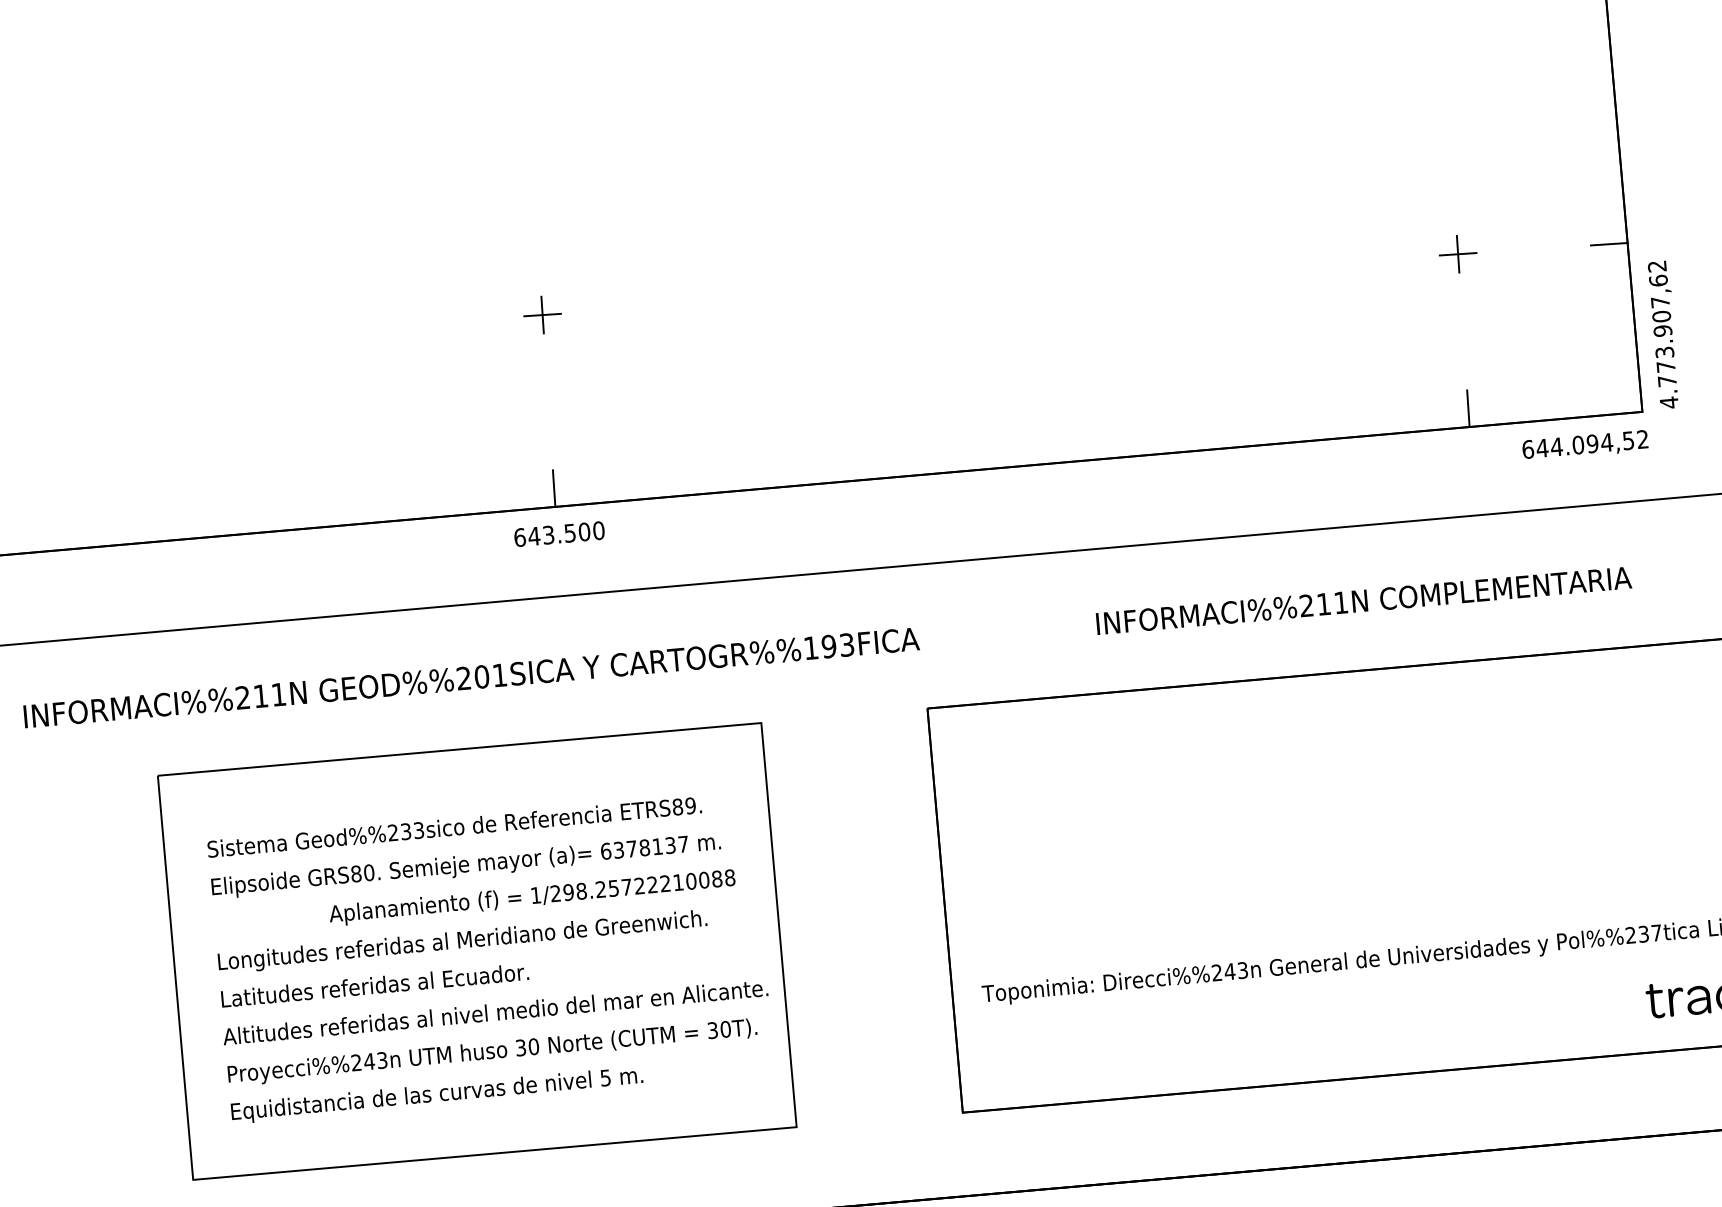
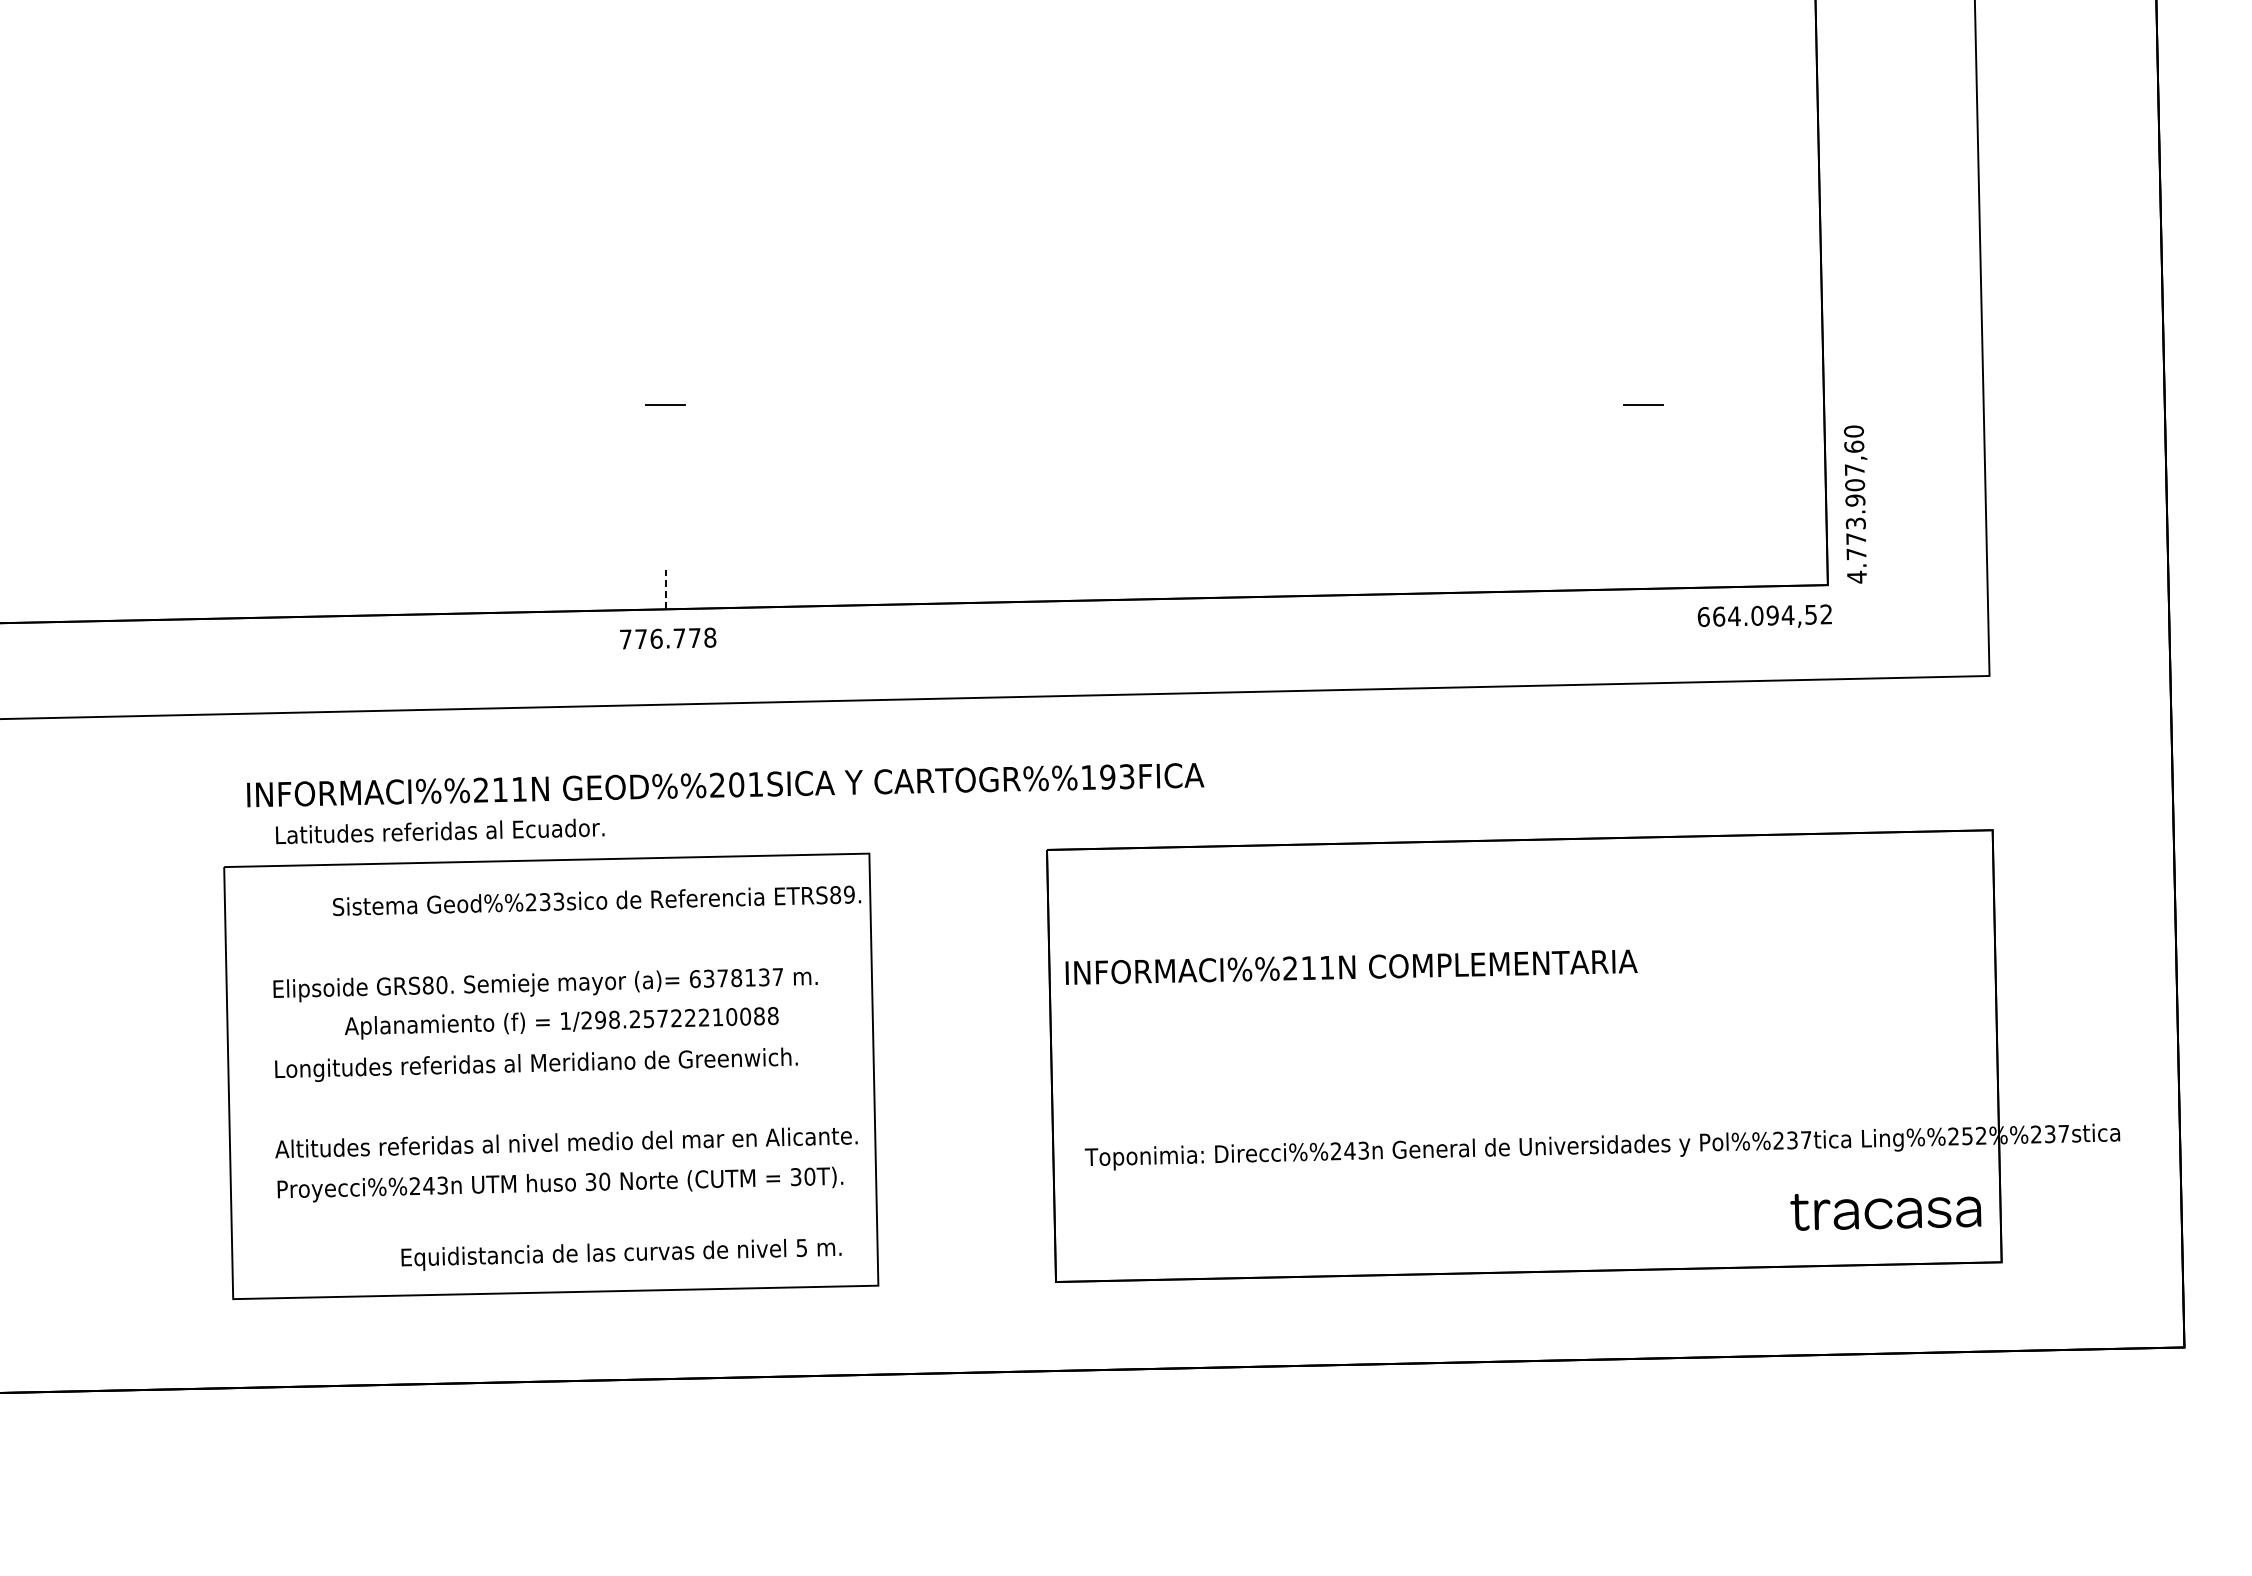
line: (1609, 244) -> (1804, 404), removed
line: (1458, 254) -> (1643, 404), removed
text: (1657, 266) -> (1854, 431), 4.773.907,62 -> 4.773.907,60
line: (542, 315) -> (665, 404), removed
line: (1468, 407) -> (1643, 568), removed
text: (1541, 448) -> (1718, 616), 644.094,52 -> 664.094,52
line: (553, 488) -> (665, 589), solid -> dashed
text: (559, 534) -> (668, 638), 643.500 -> 776.778
text: (1363, 600) -> (1351, 966), moved
text: (471, 678) -> (725, 785), moved
text: (455, 826) -> (597, 900), moved
text: (532, 898) -> (561, 1023), moved
text: (375, 985) -> (440, 831), moved
text: (437, 1095) -> (621, 1254), moved

